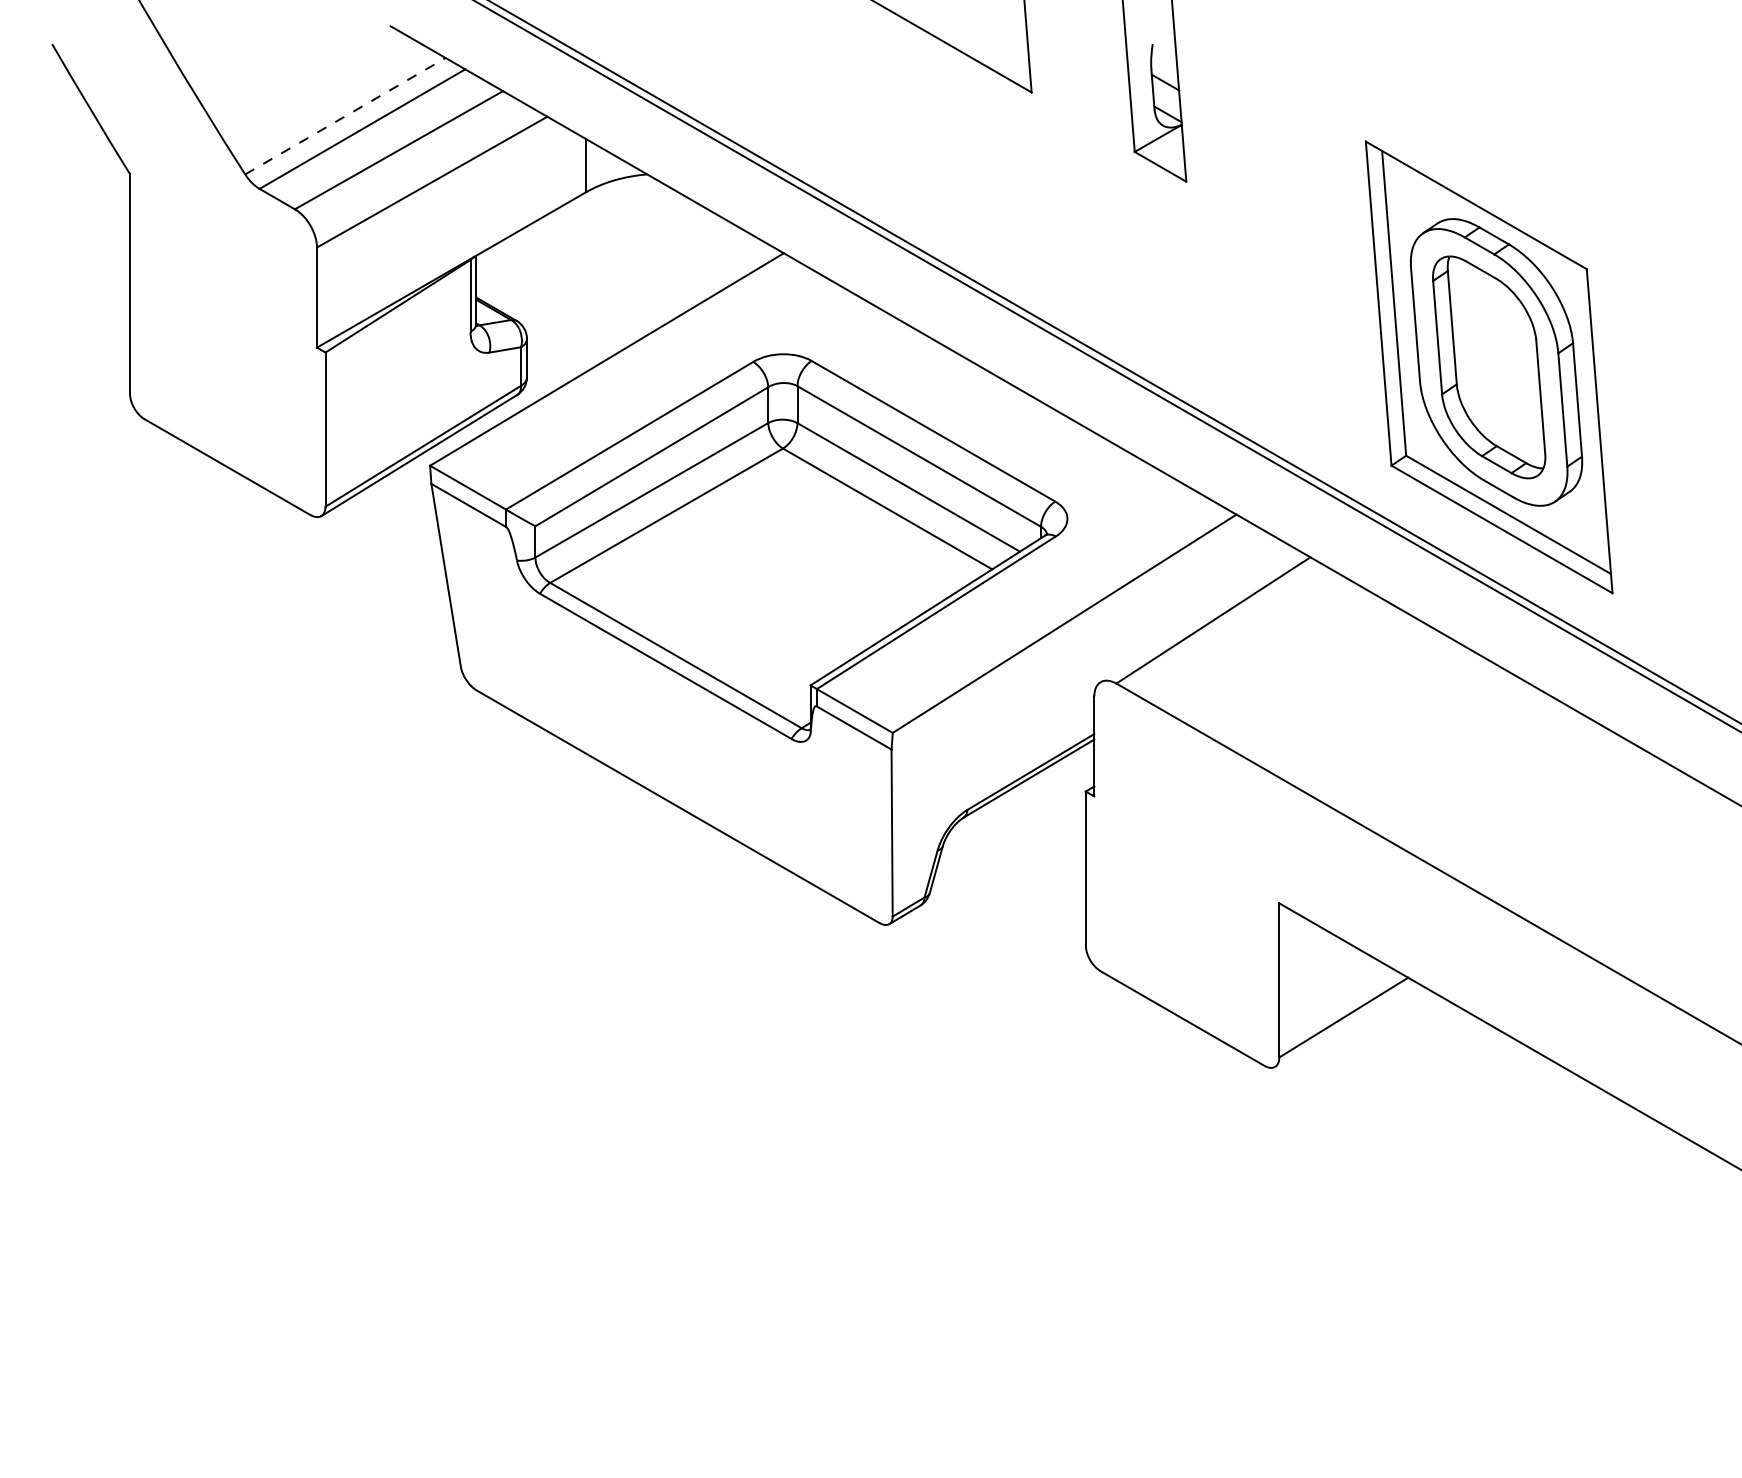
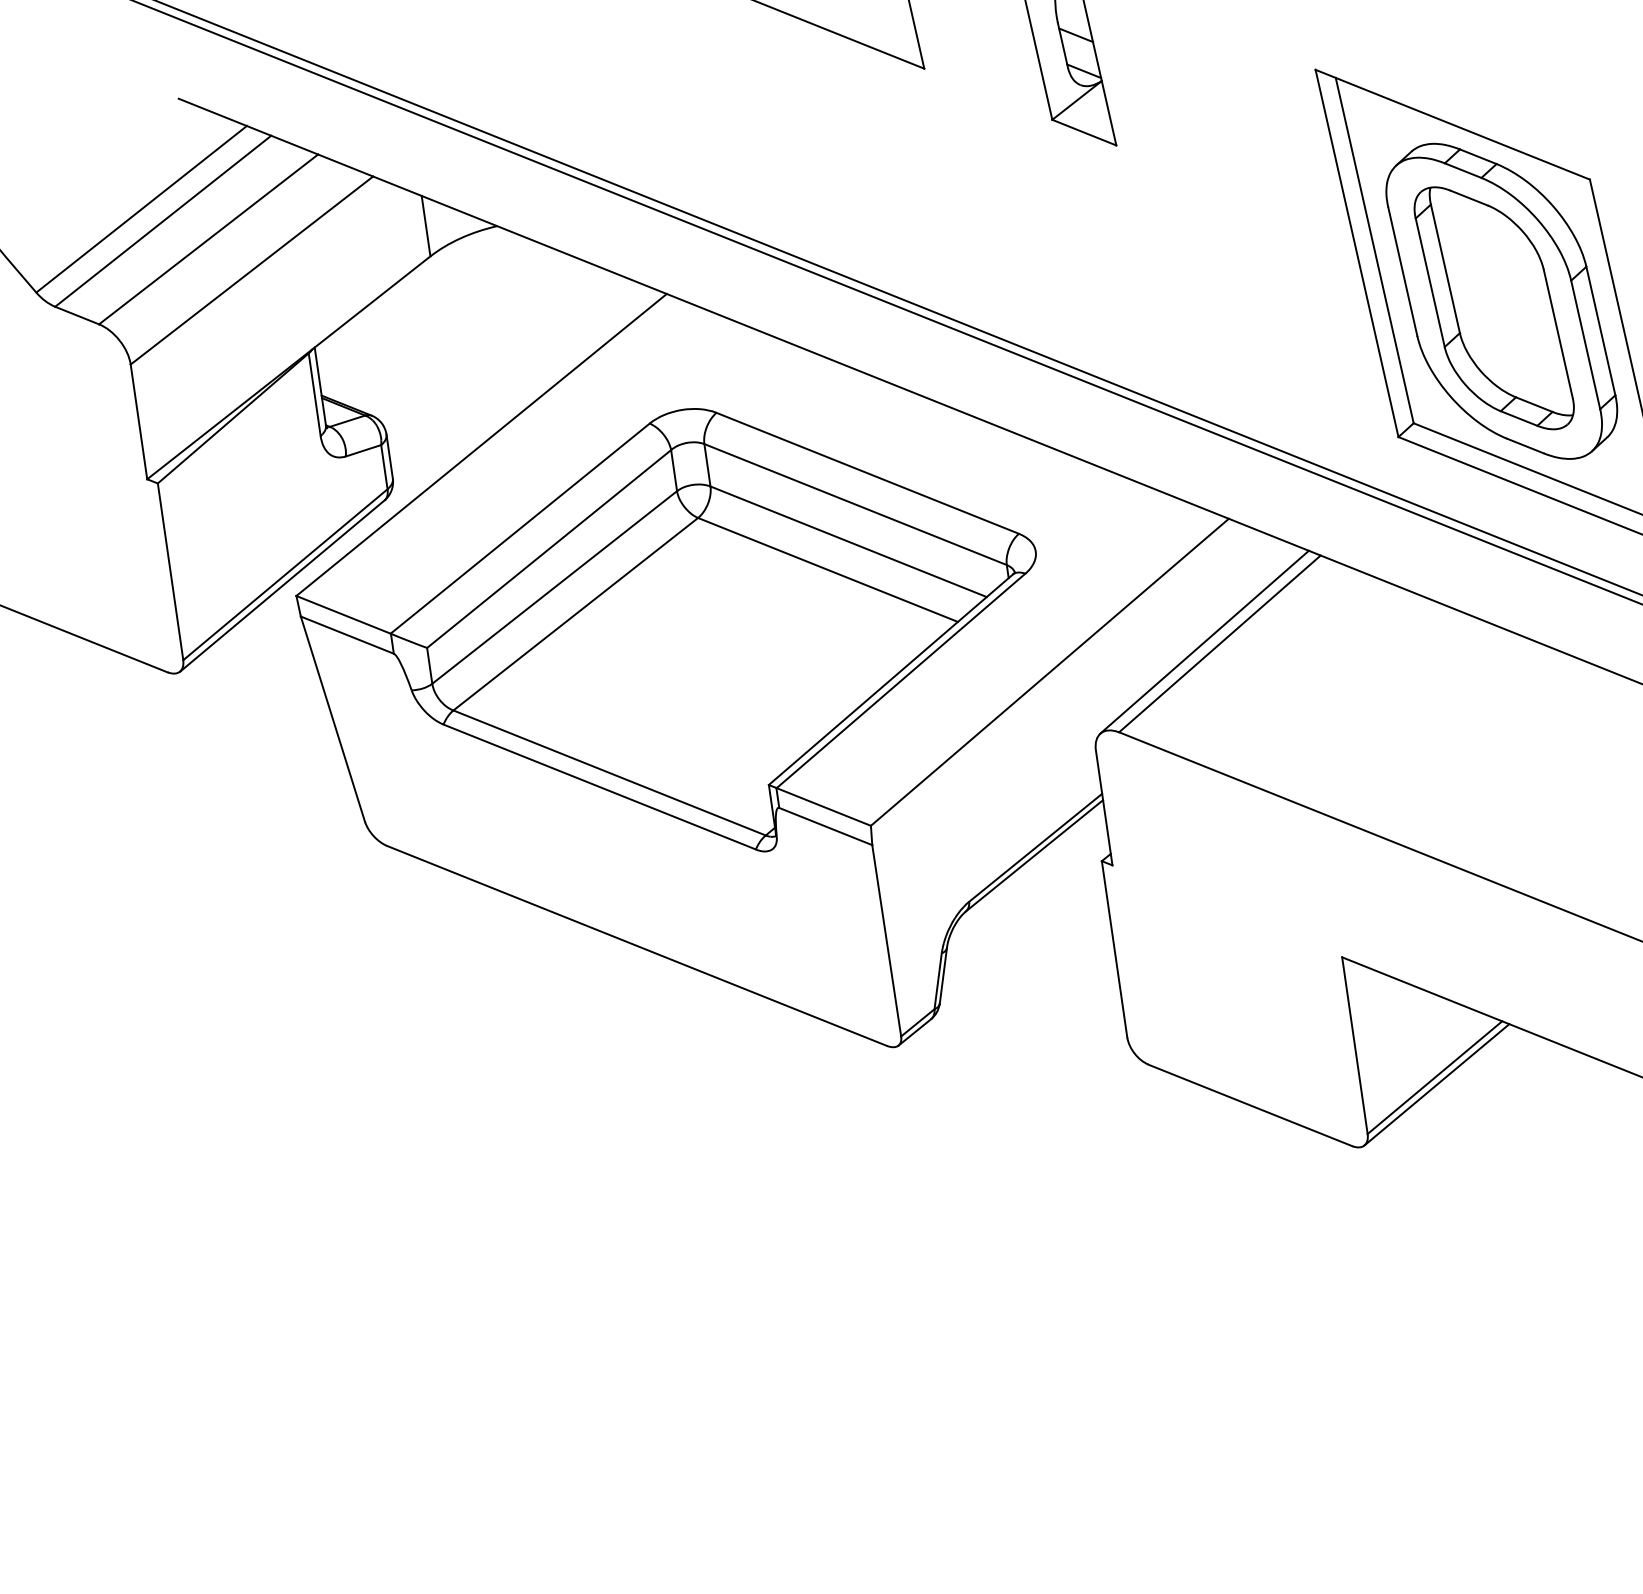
line: (345, 116) -> (141, 209), dashed -> solid
line: (1200, 616) -> (1204, 641), added
line: (1344, 1023) -> (1436, 1084), added

